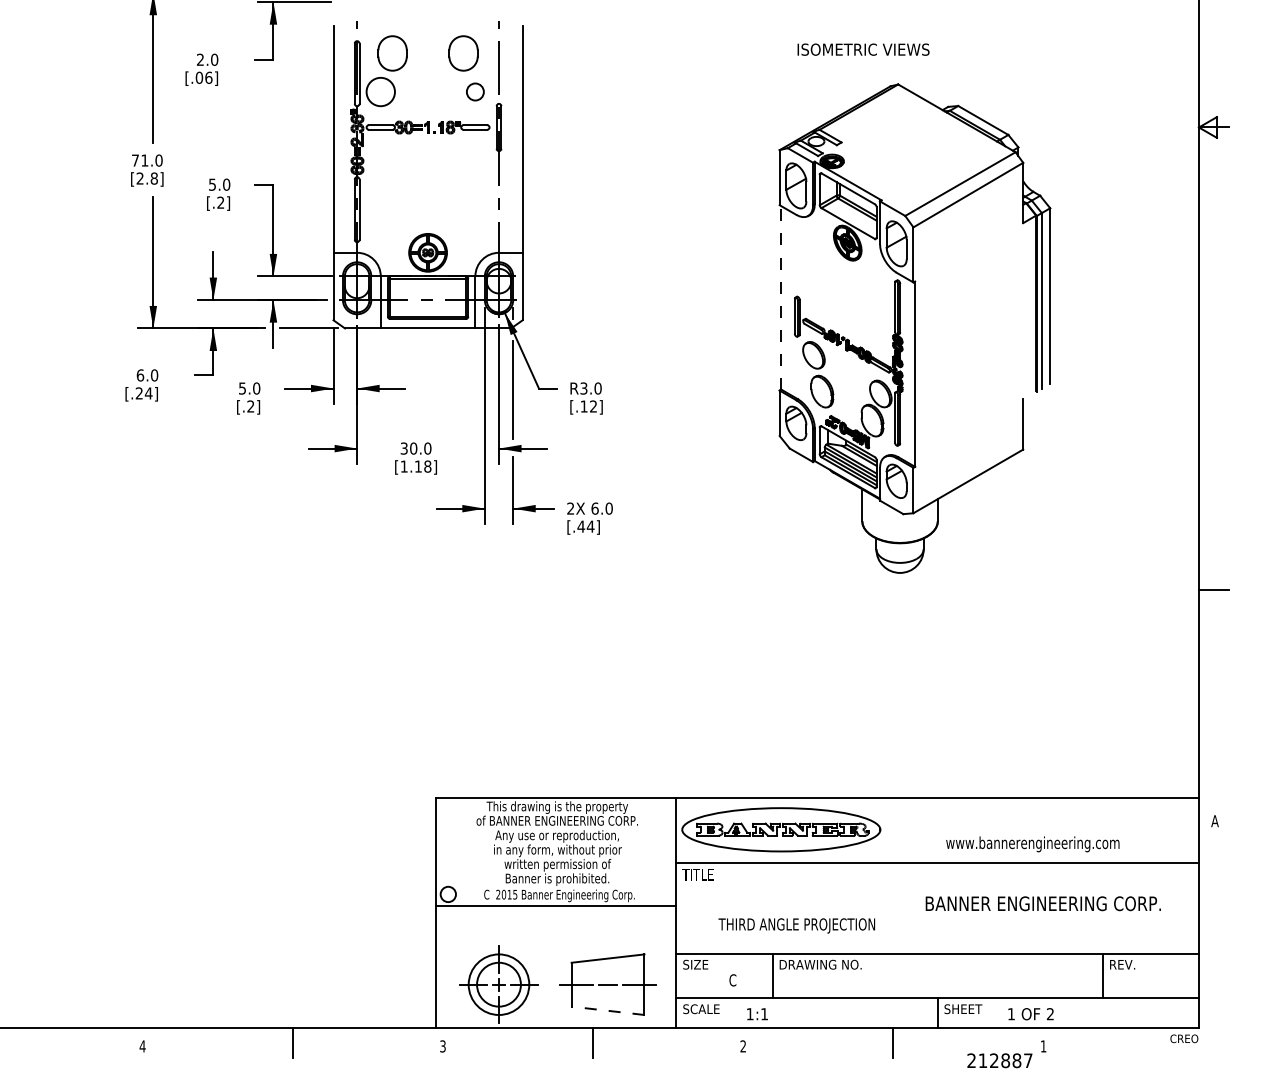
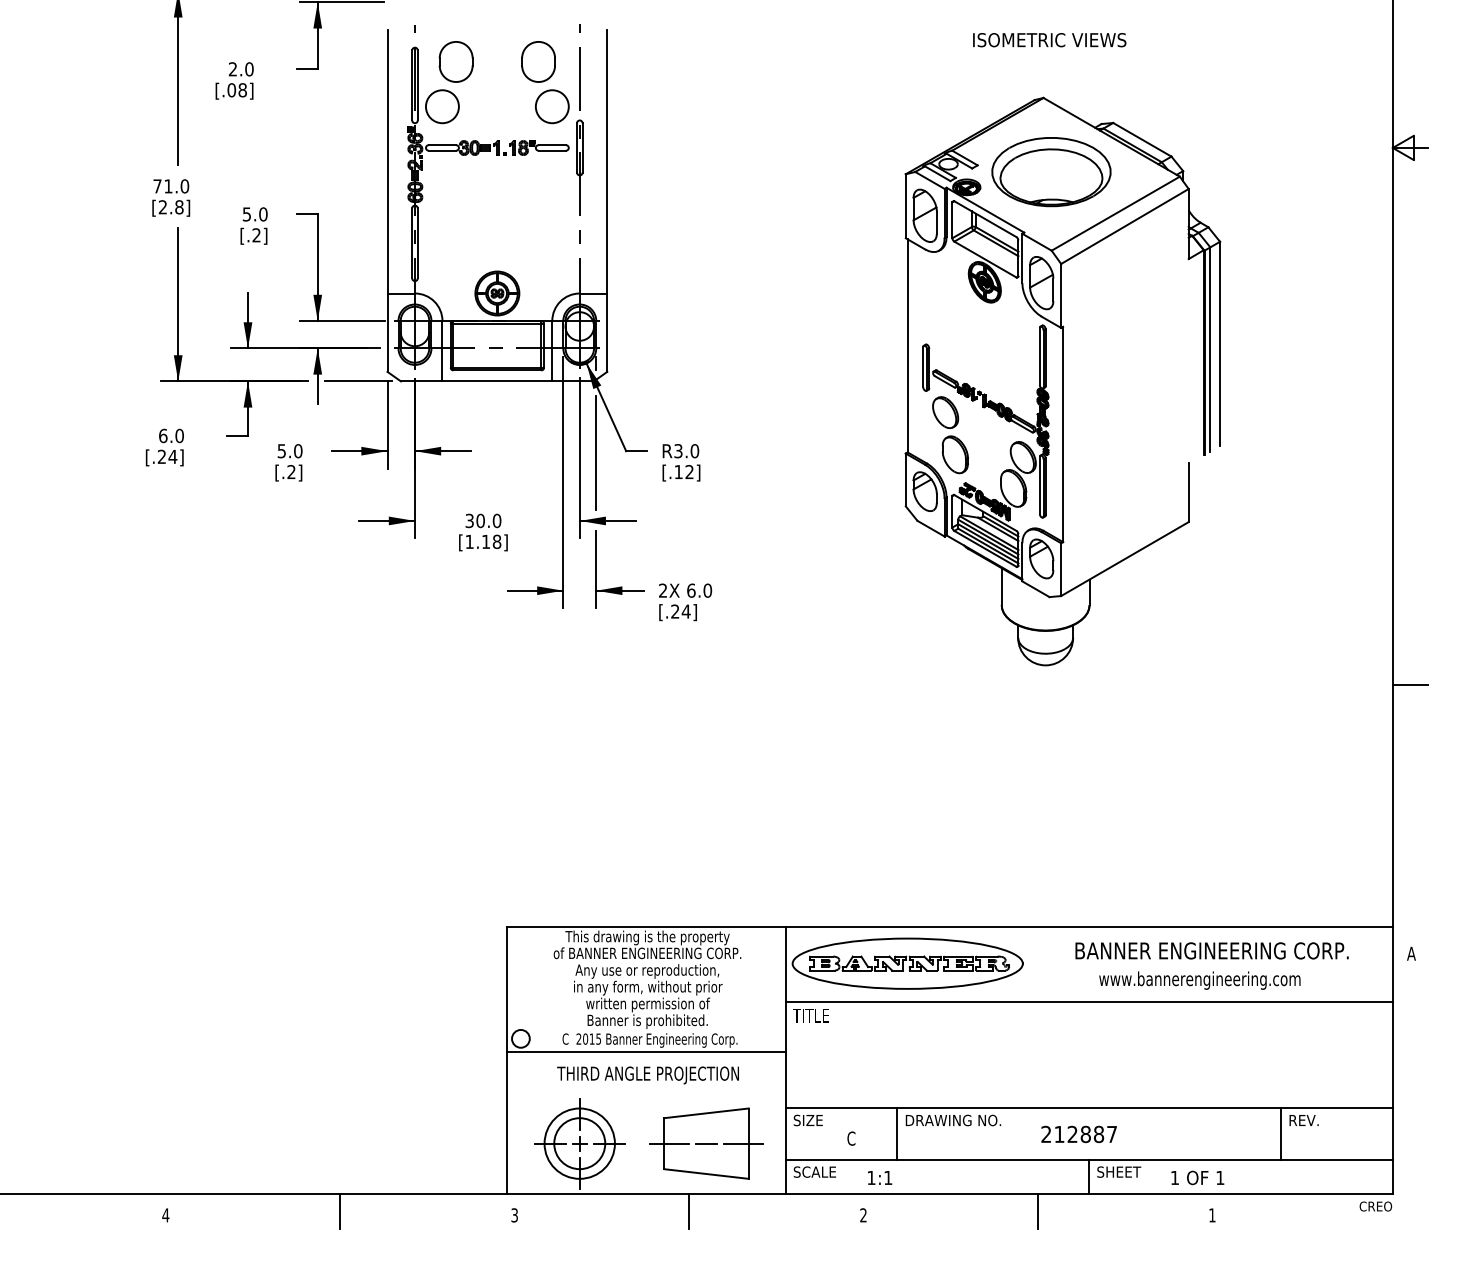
text: (863, 49) -> (1049, 39), moved
text: (208, 77) -> (242, 89), [.06] -> [.08]
circle: (475, 91) -> (552, 106), size x1.67
part: (904, 148) -> (1050, 172), added
line: (781, 297) -> (907, 345), dashed -> solid
text: (581, 526) -> (675, 611), [.44] -> [.24]
text: (1042, 903) -> (1211, 950), moved
text: (796, 925) -> (647, 1074), moved
line: (608, 1010) -> (706, 1173), dashed -> solid
text: (1049, 1014) -> (1219, 1178), 2 -> 1
text: (999, 1060) -> (1078, 1134), moved

